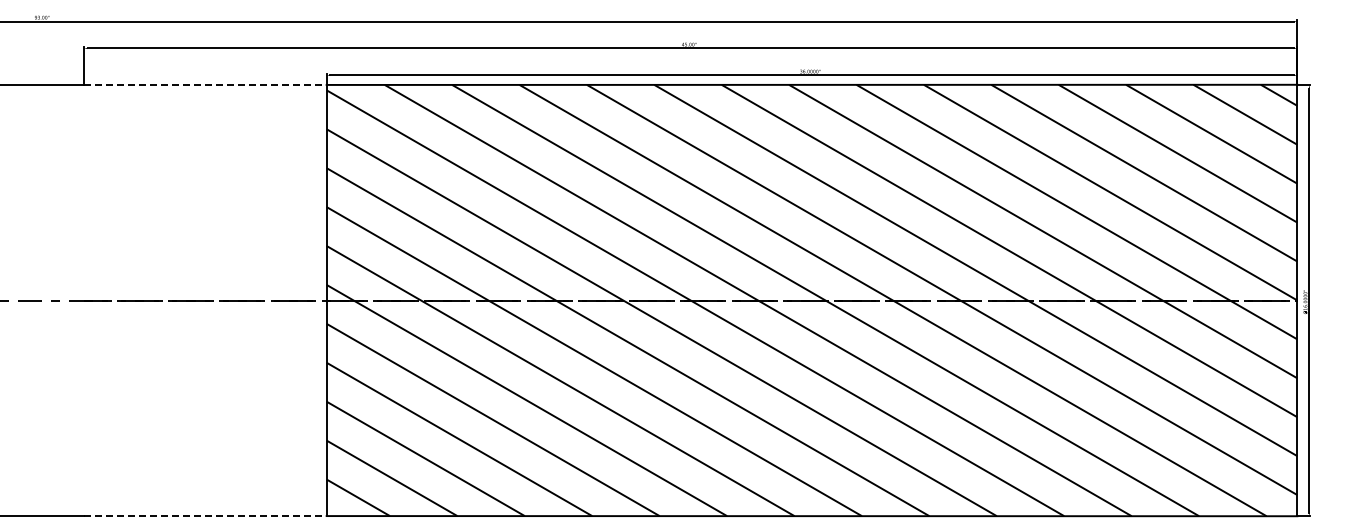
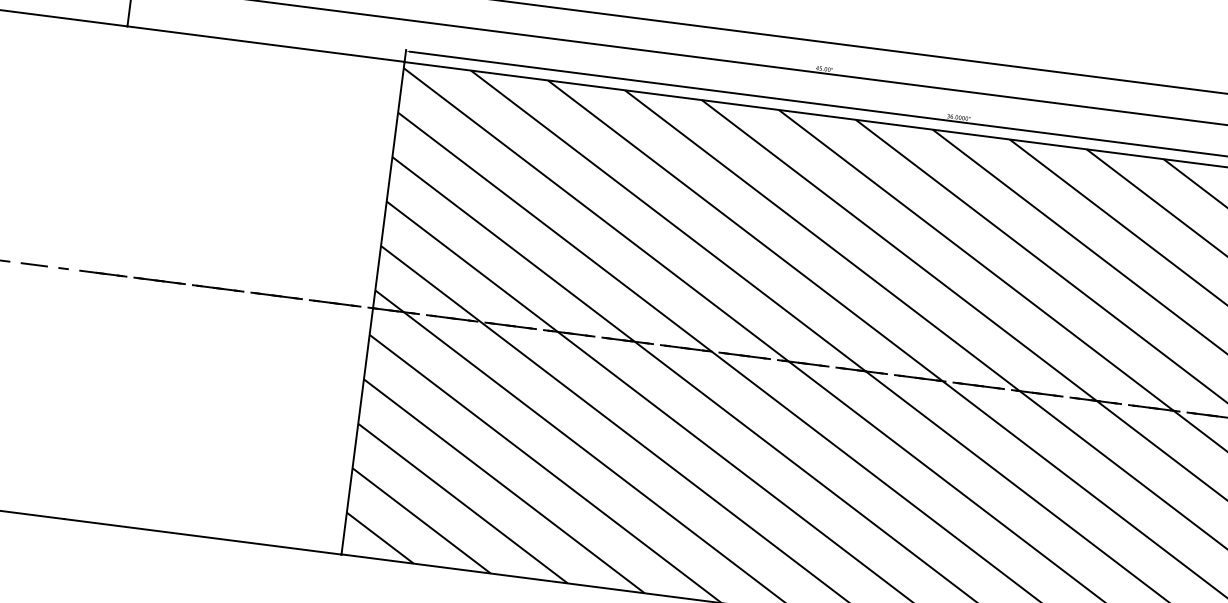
line: (205, 84) -> (266, 43), dashed -> solid
line: (205, 516) -> (203, 537), dashed -> solid

